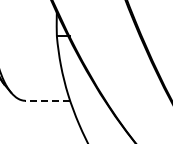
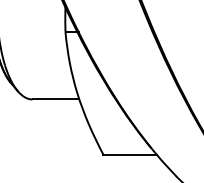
line: (47, 100) -> (55, 99), dashed -> solid

